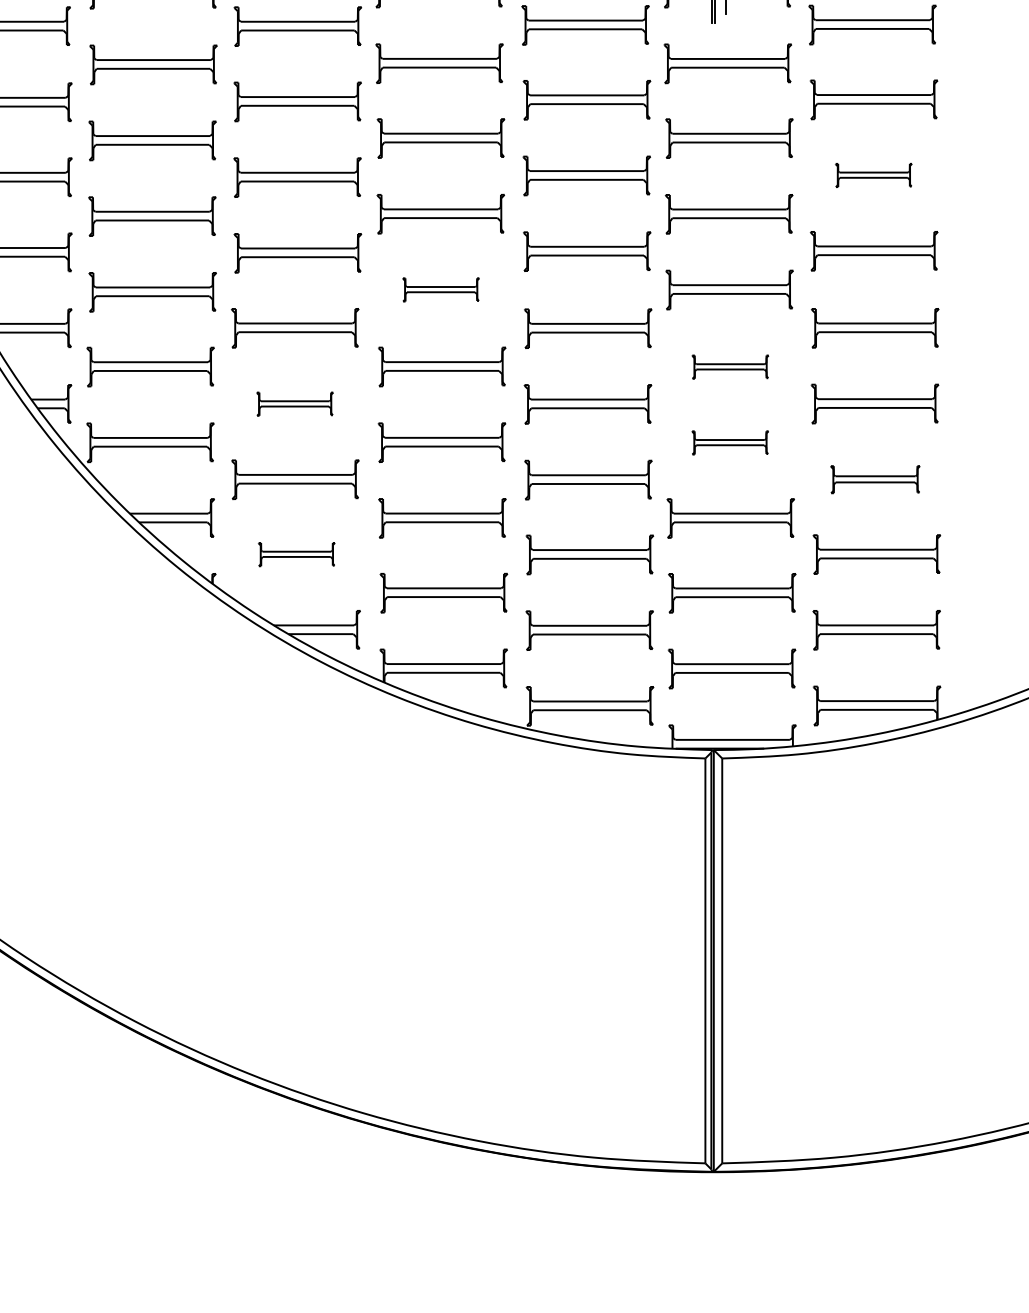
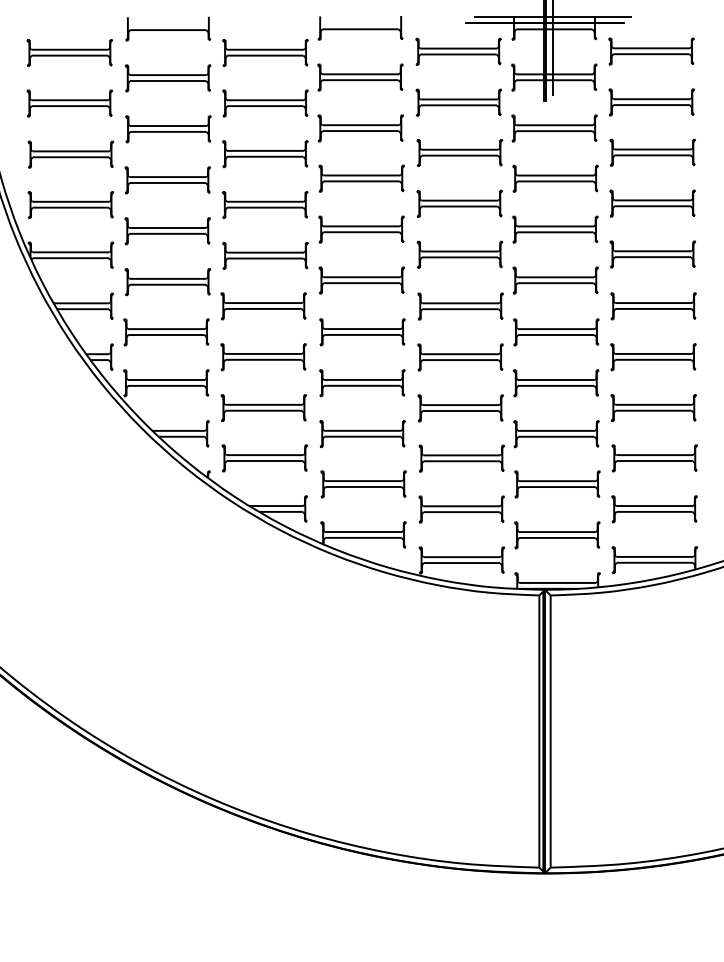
part: (873, 175) -> (652, 203), size x1.67
part: (440, 289) -> (361, 280), size x1.67
part: (729, 367) -> (555, 332), size x1.67
part: (295, 404) -> (263, 357), size x1.67
part: (729, 443) -> (555, 383), size x1.67
part: (875, 478) -> (653, 407), size x1.43
part: (296, 554) -> (264, 458), size x1.67

